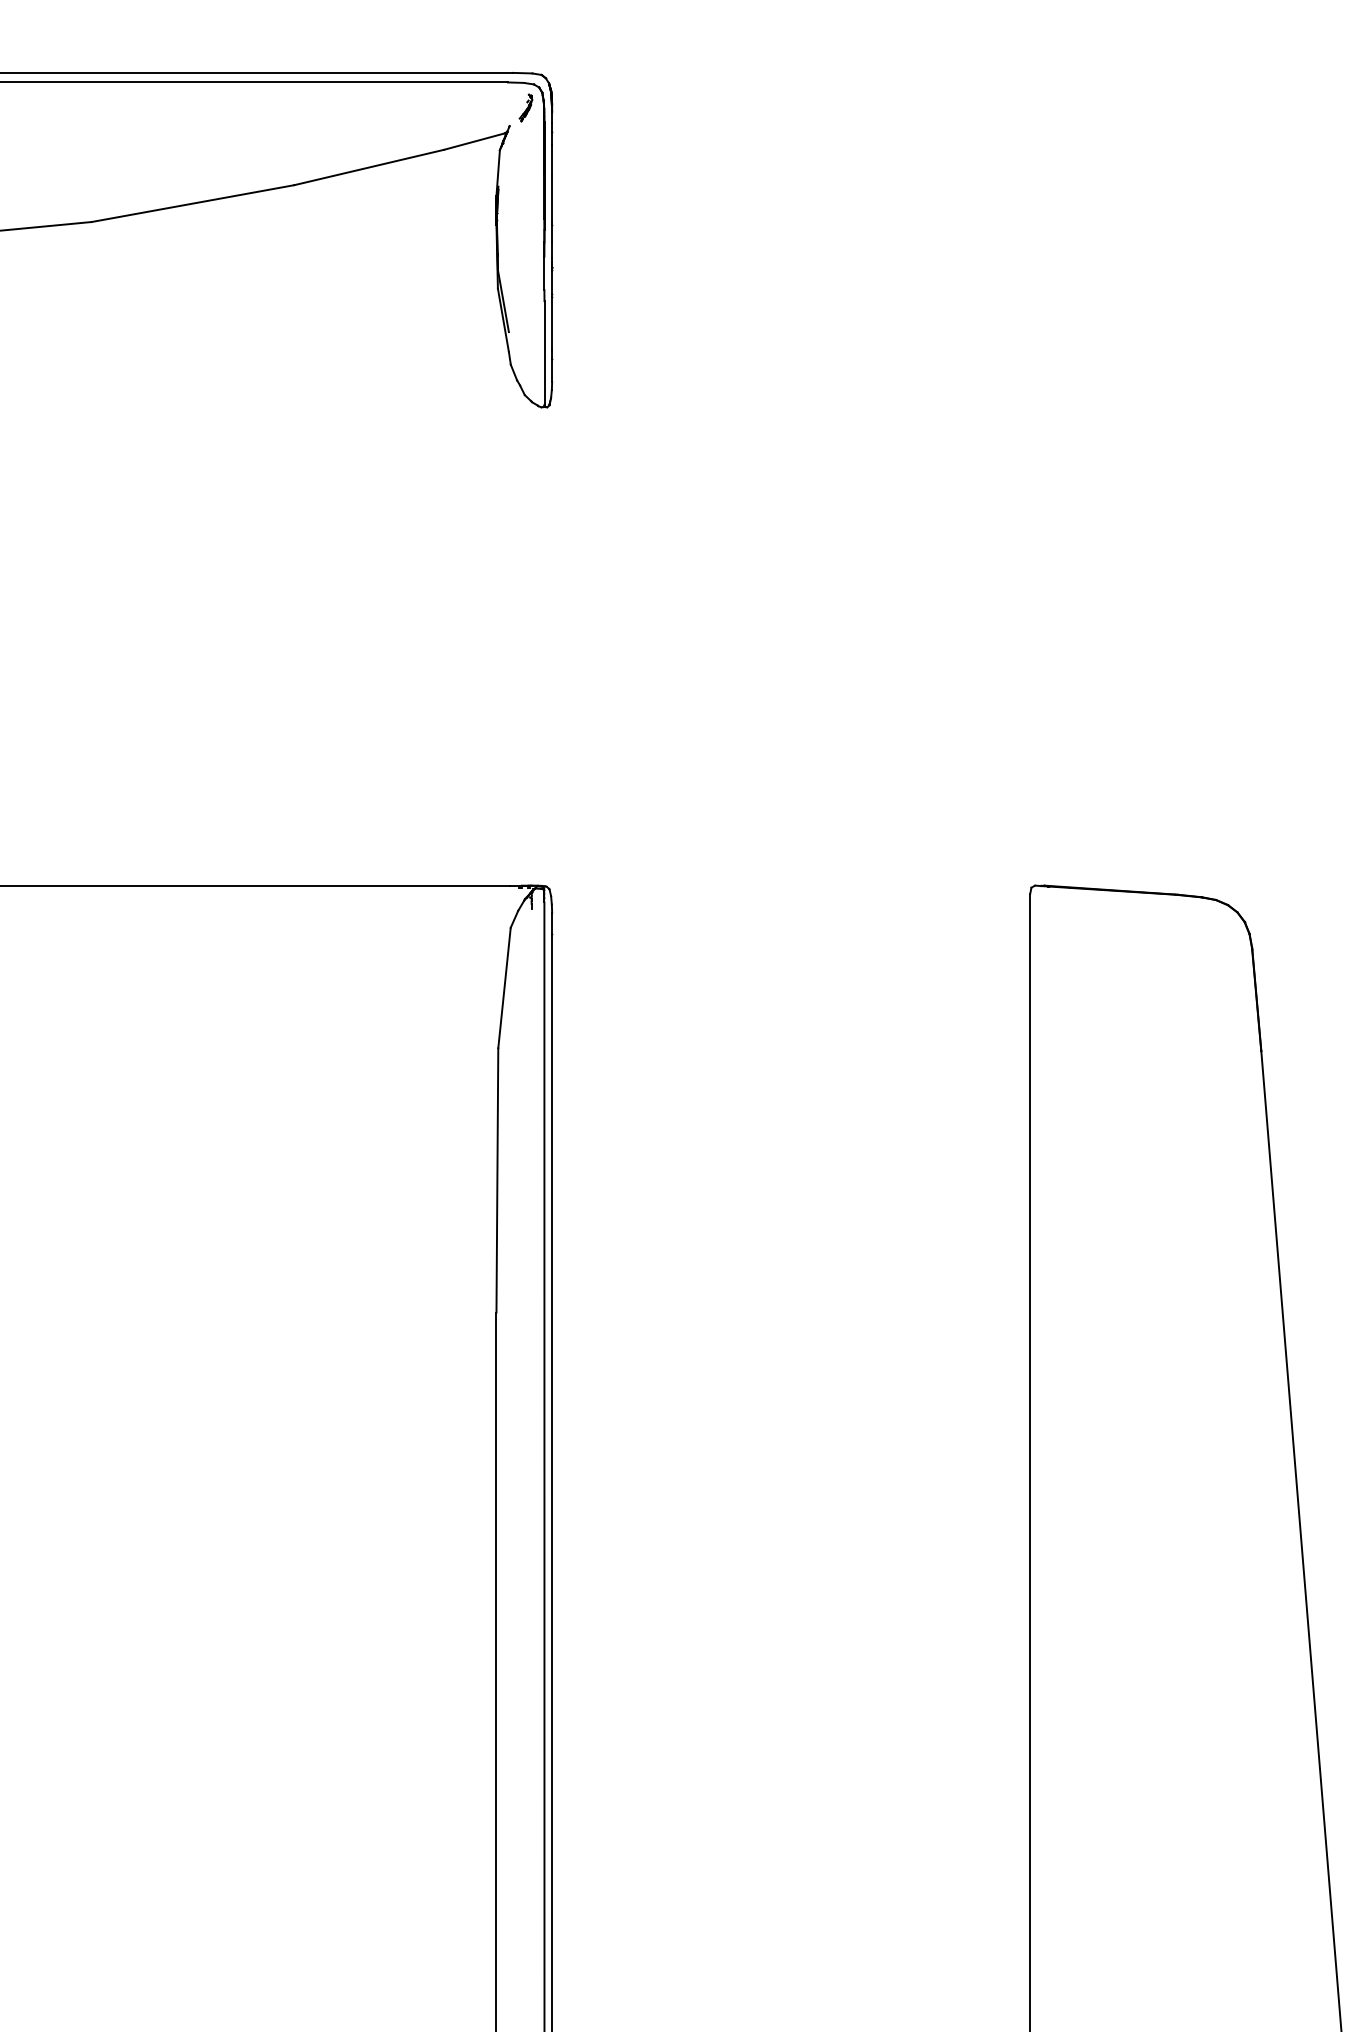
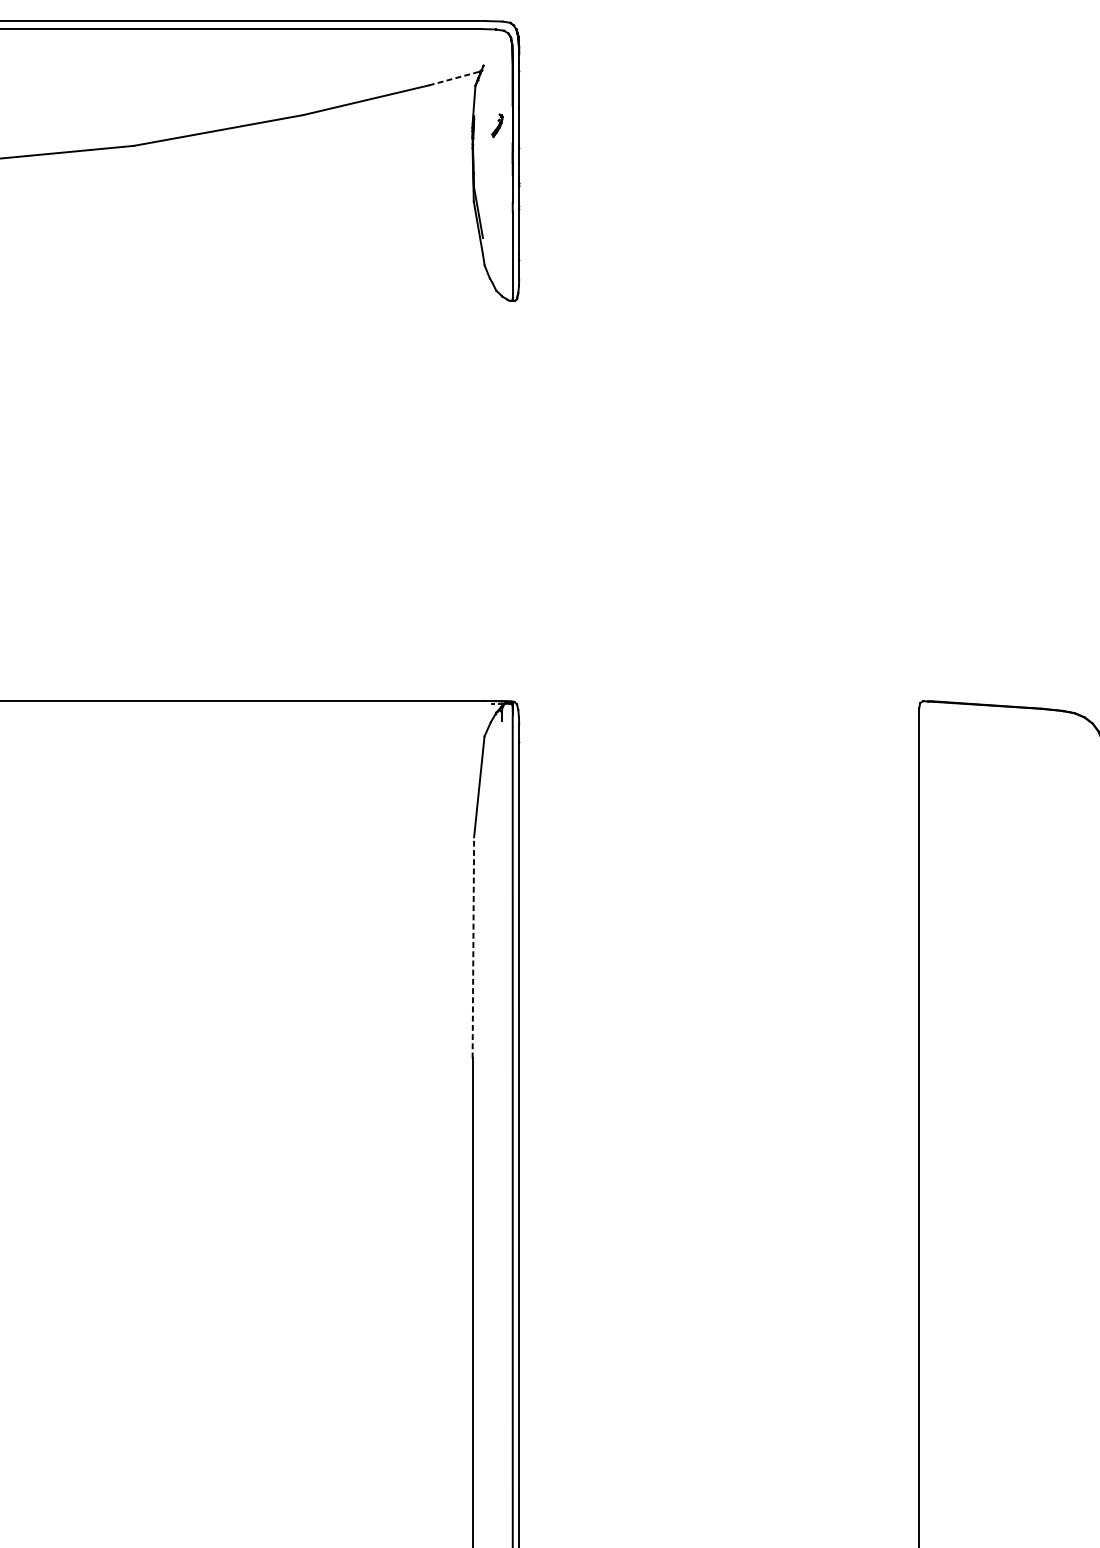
part: (525, 107) -> (496, 125), moved
line: (474, 141) -> (454, 78), solid -> dashed
line: (497, 1179) -> (473, 947), solid -> dashed

